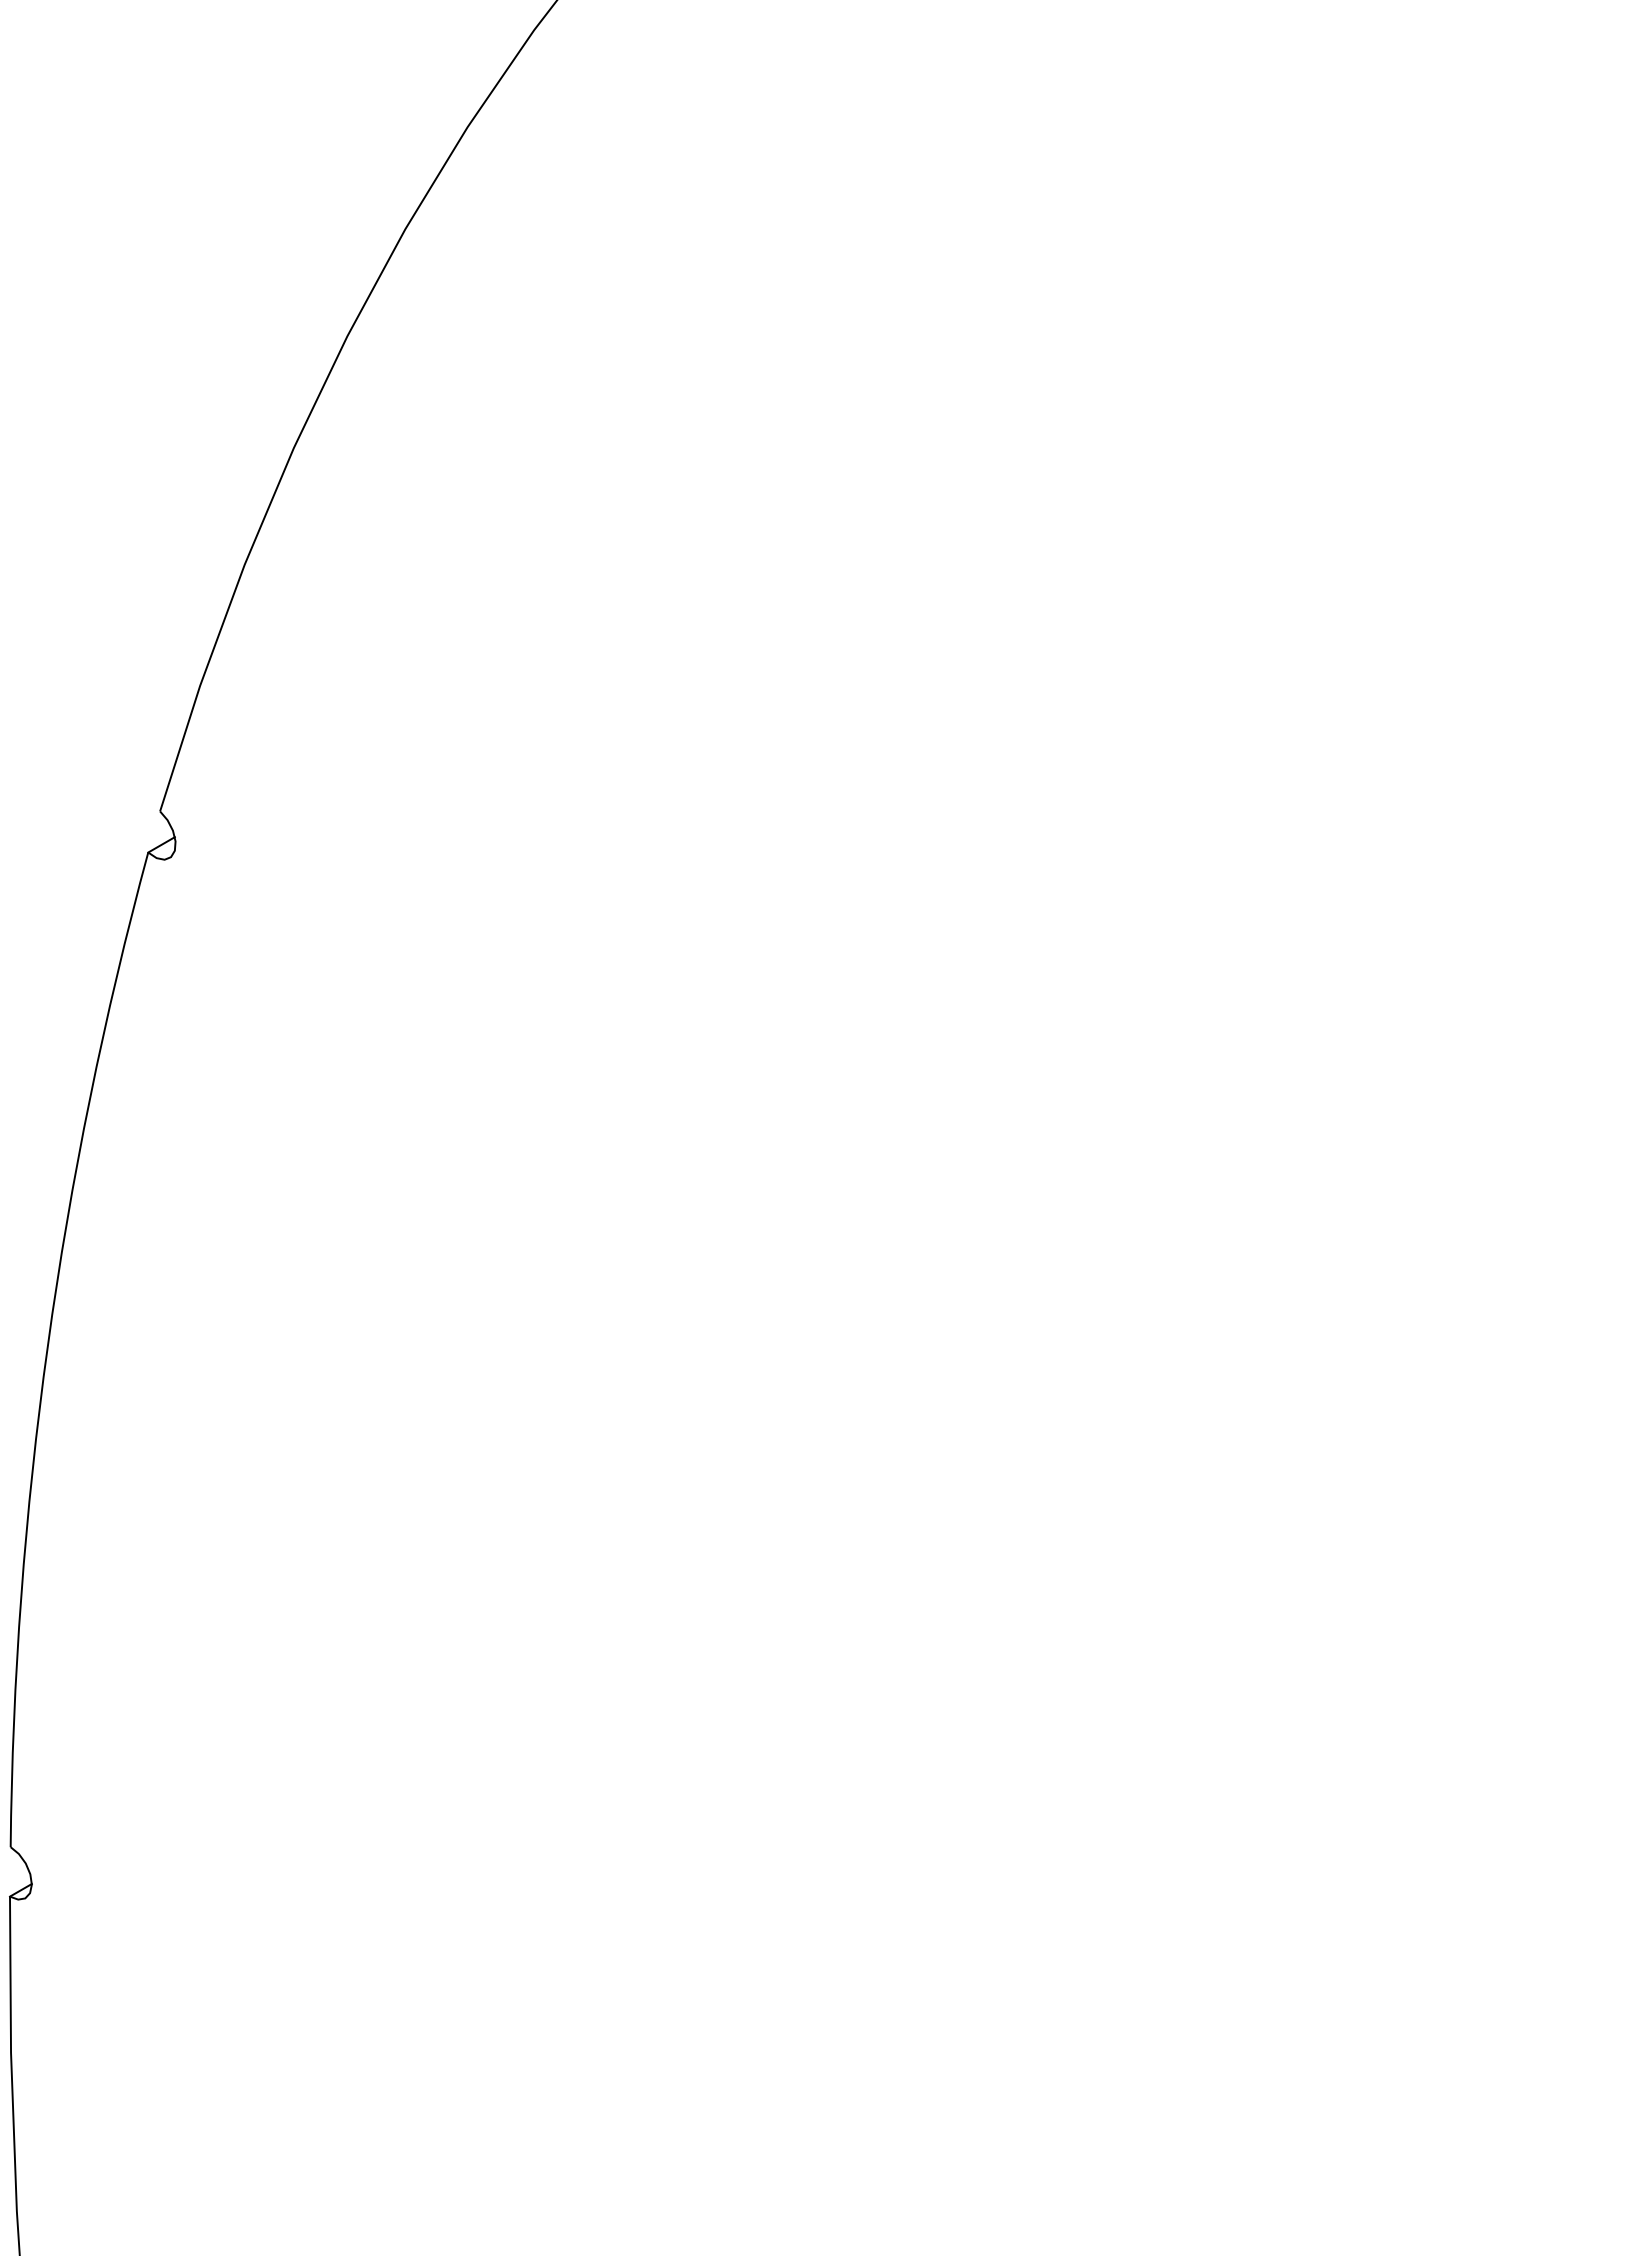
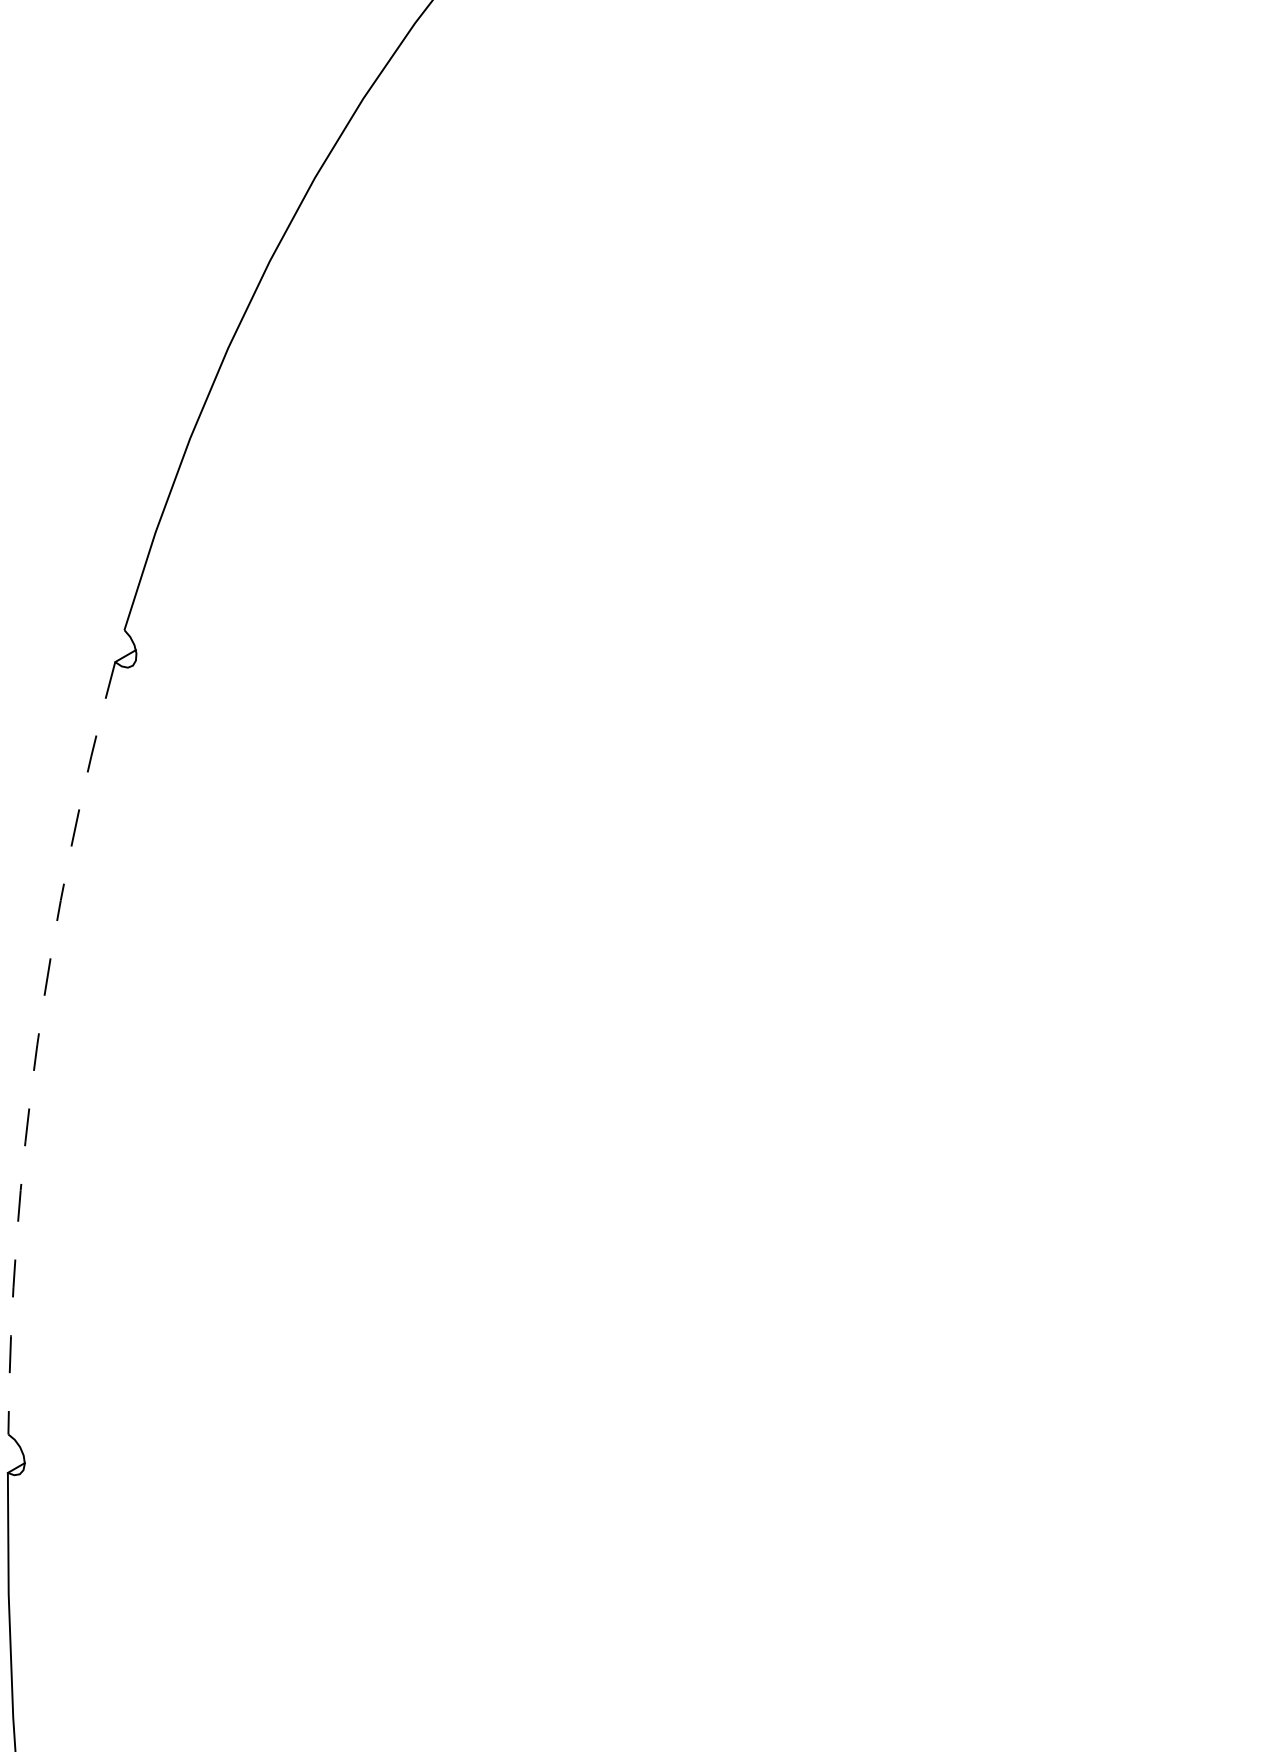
arc: (47, 1345) -> (37, 1044), solid -> dashed

